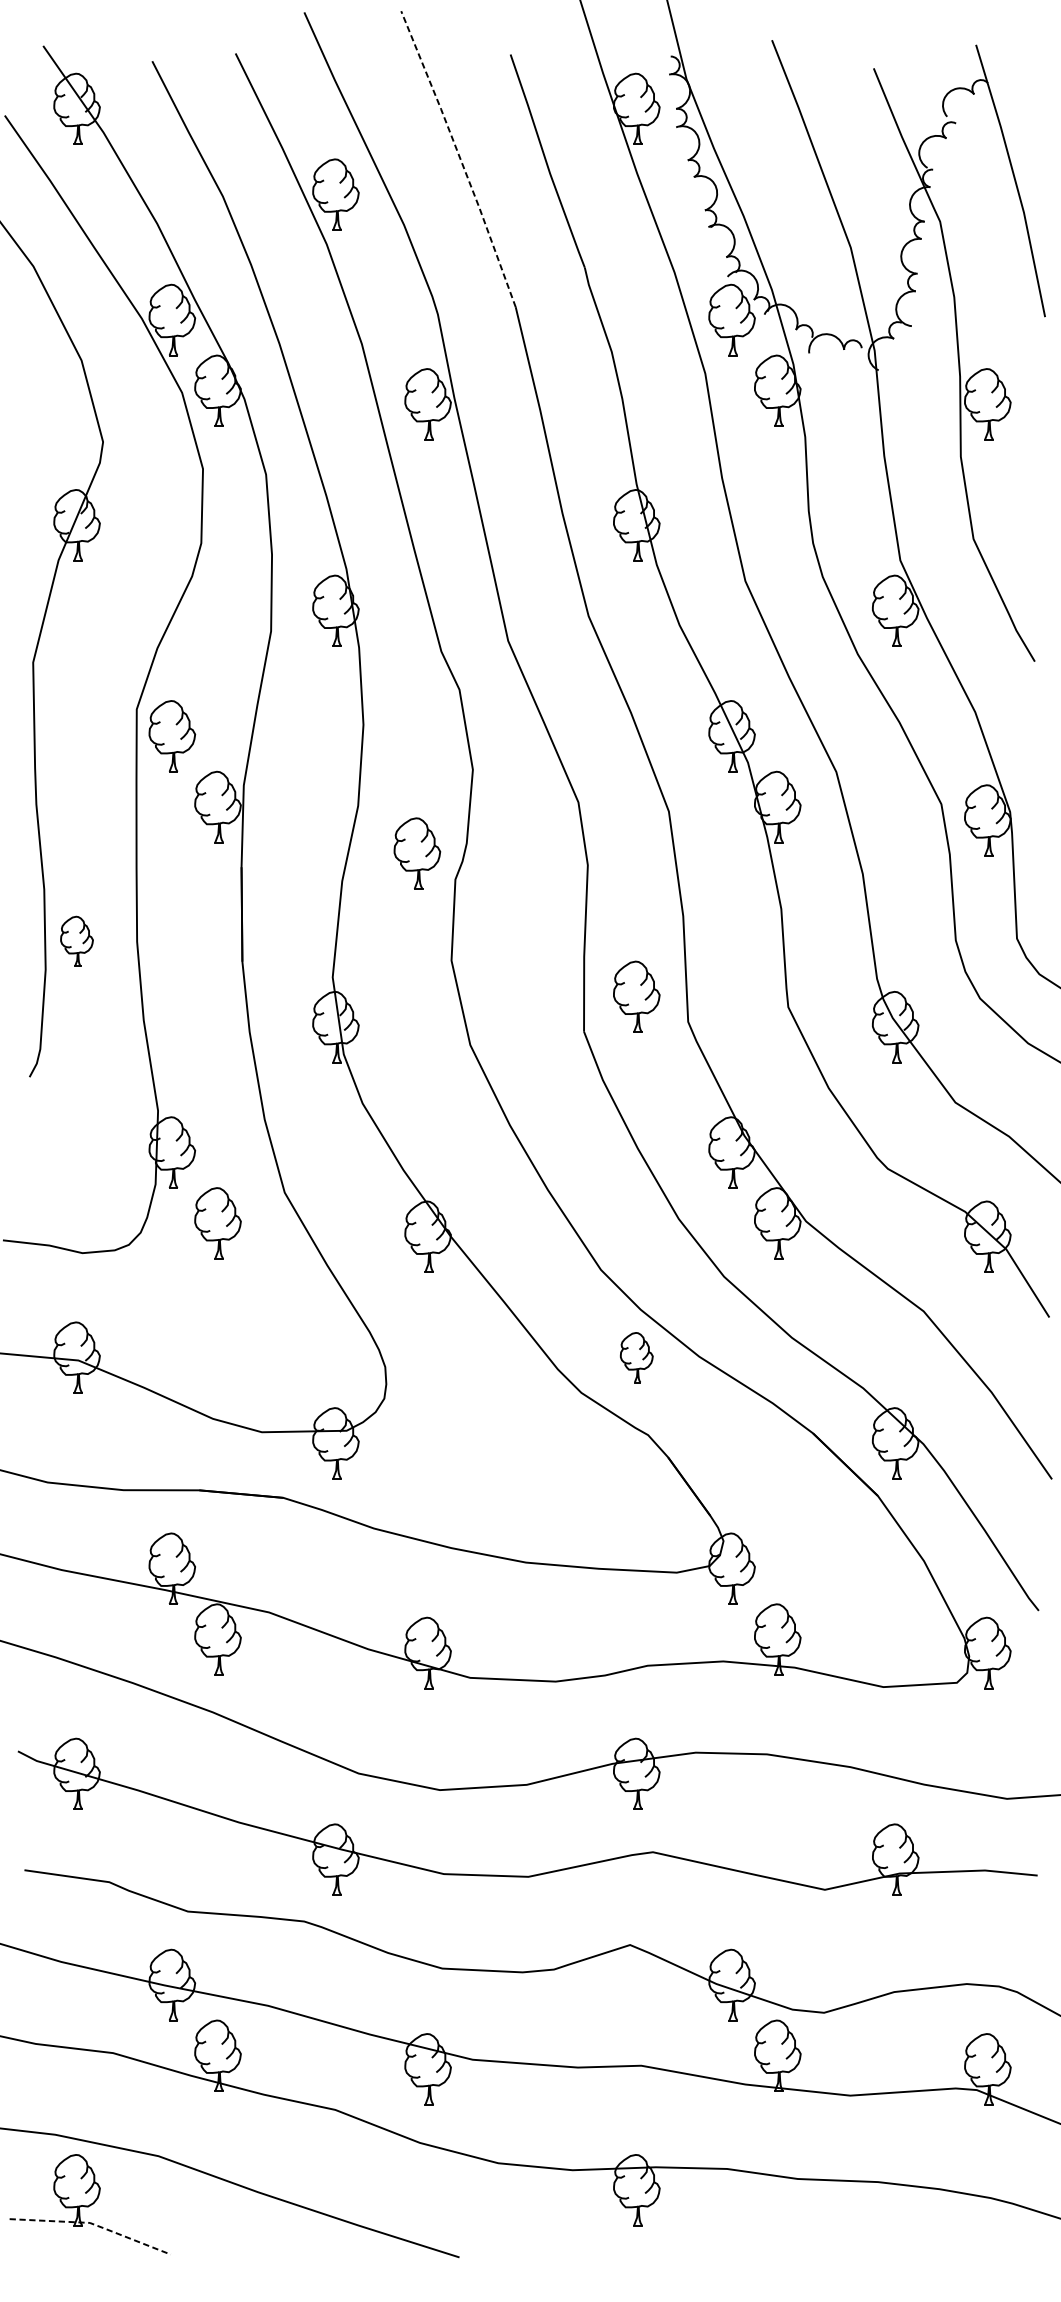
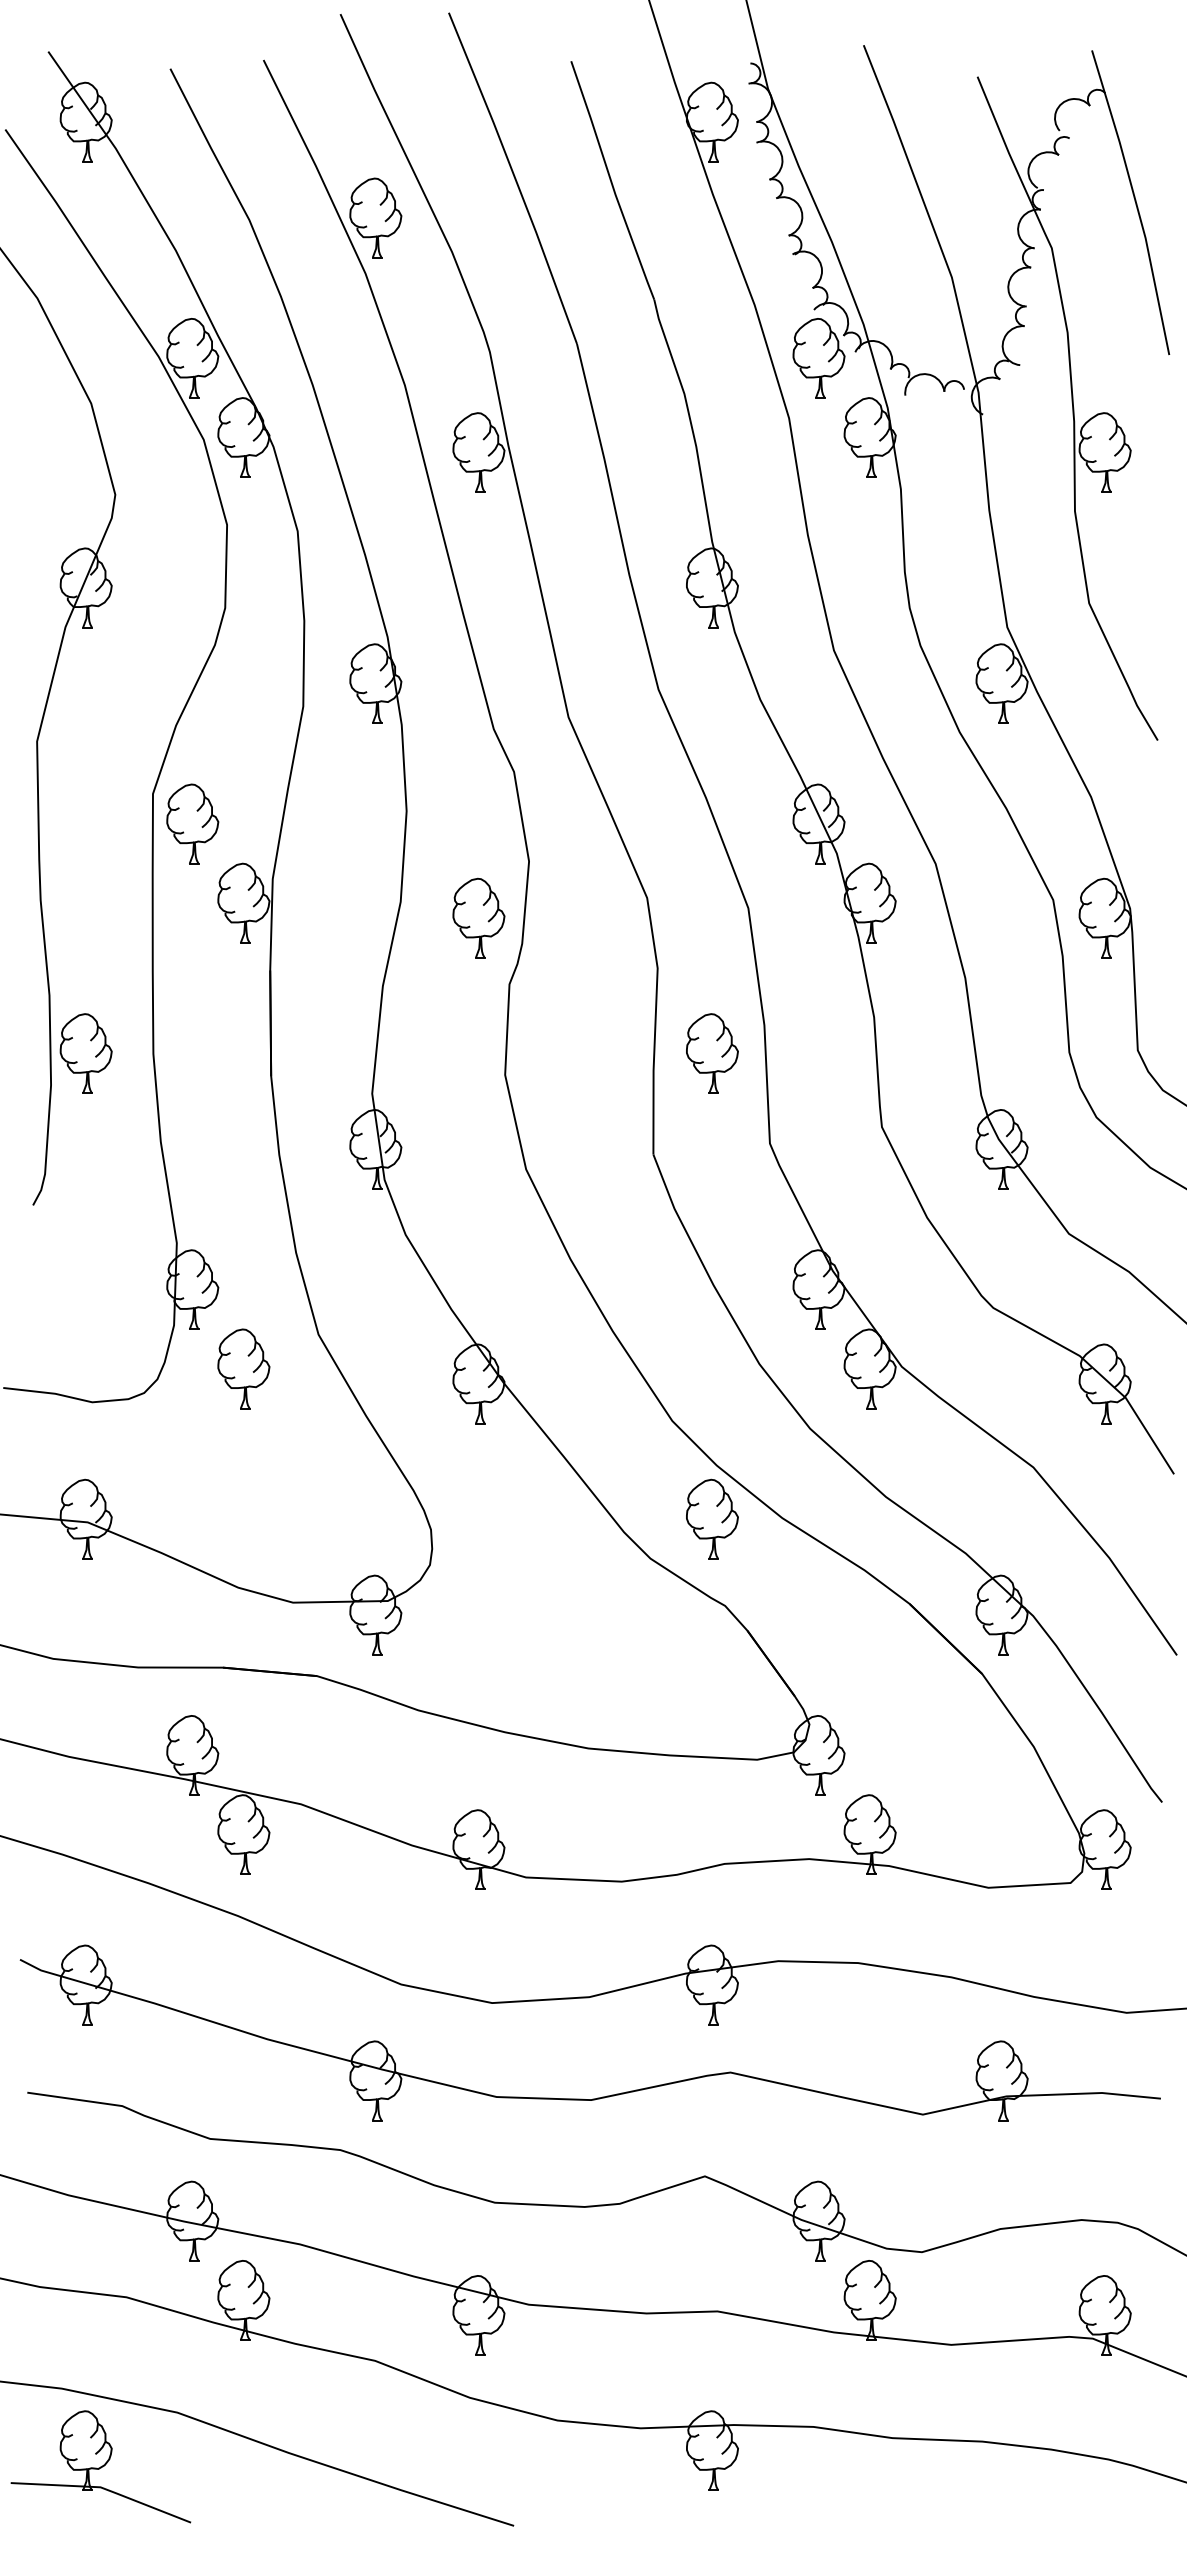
line: (459, 158) -> (514, 177), dashed -> solid
part: (416, 852) -> (478, 917), moved
part: (76, 941) -> (85, 1053), size x1.43
part: (636, 996) -> (712, 1053), moved
part: (636, 1357) -> (712, 1518), size x1.43
line: (94, 2224) -> (105, 2489), dashed -> solid

